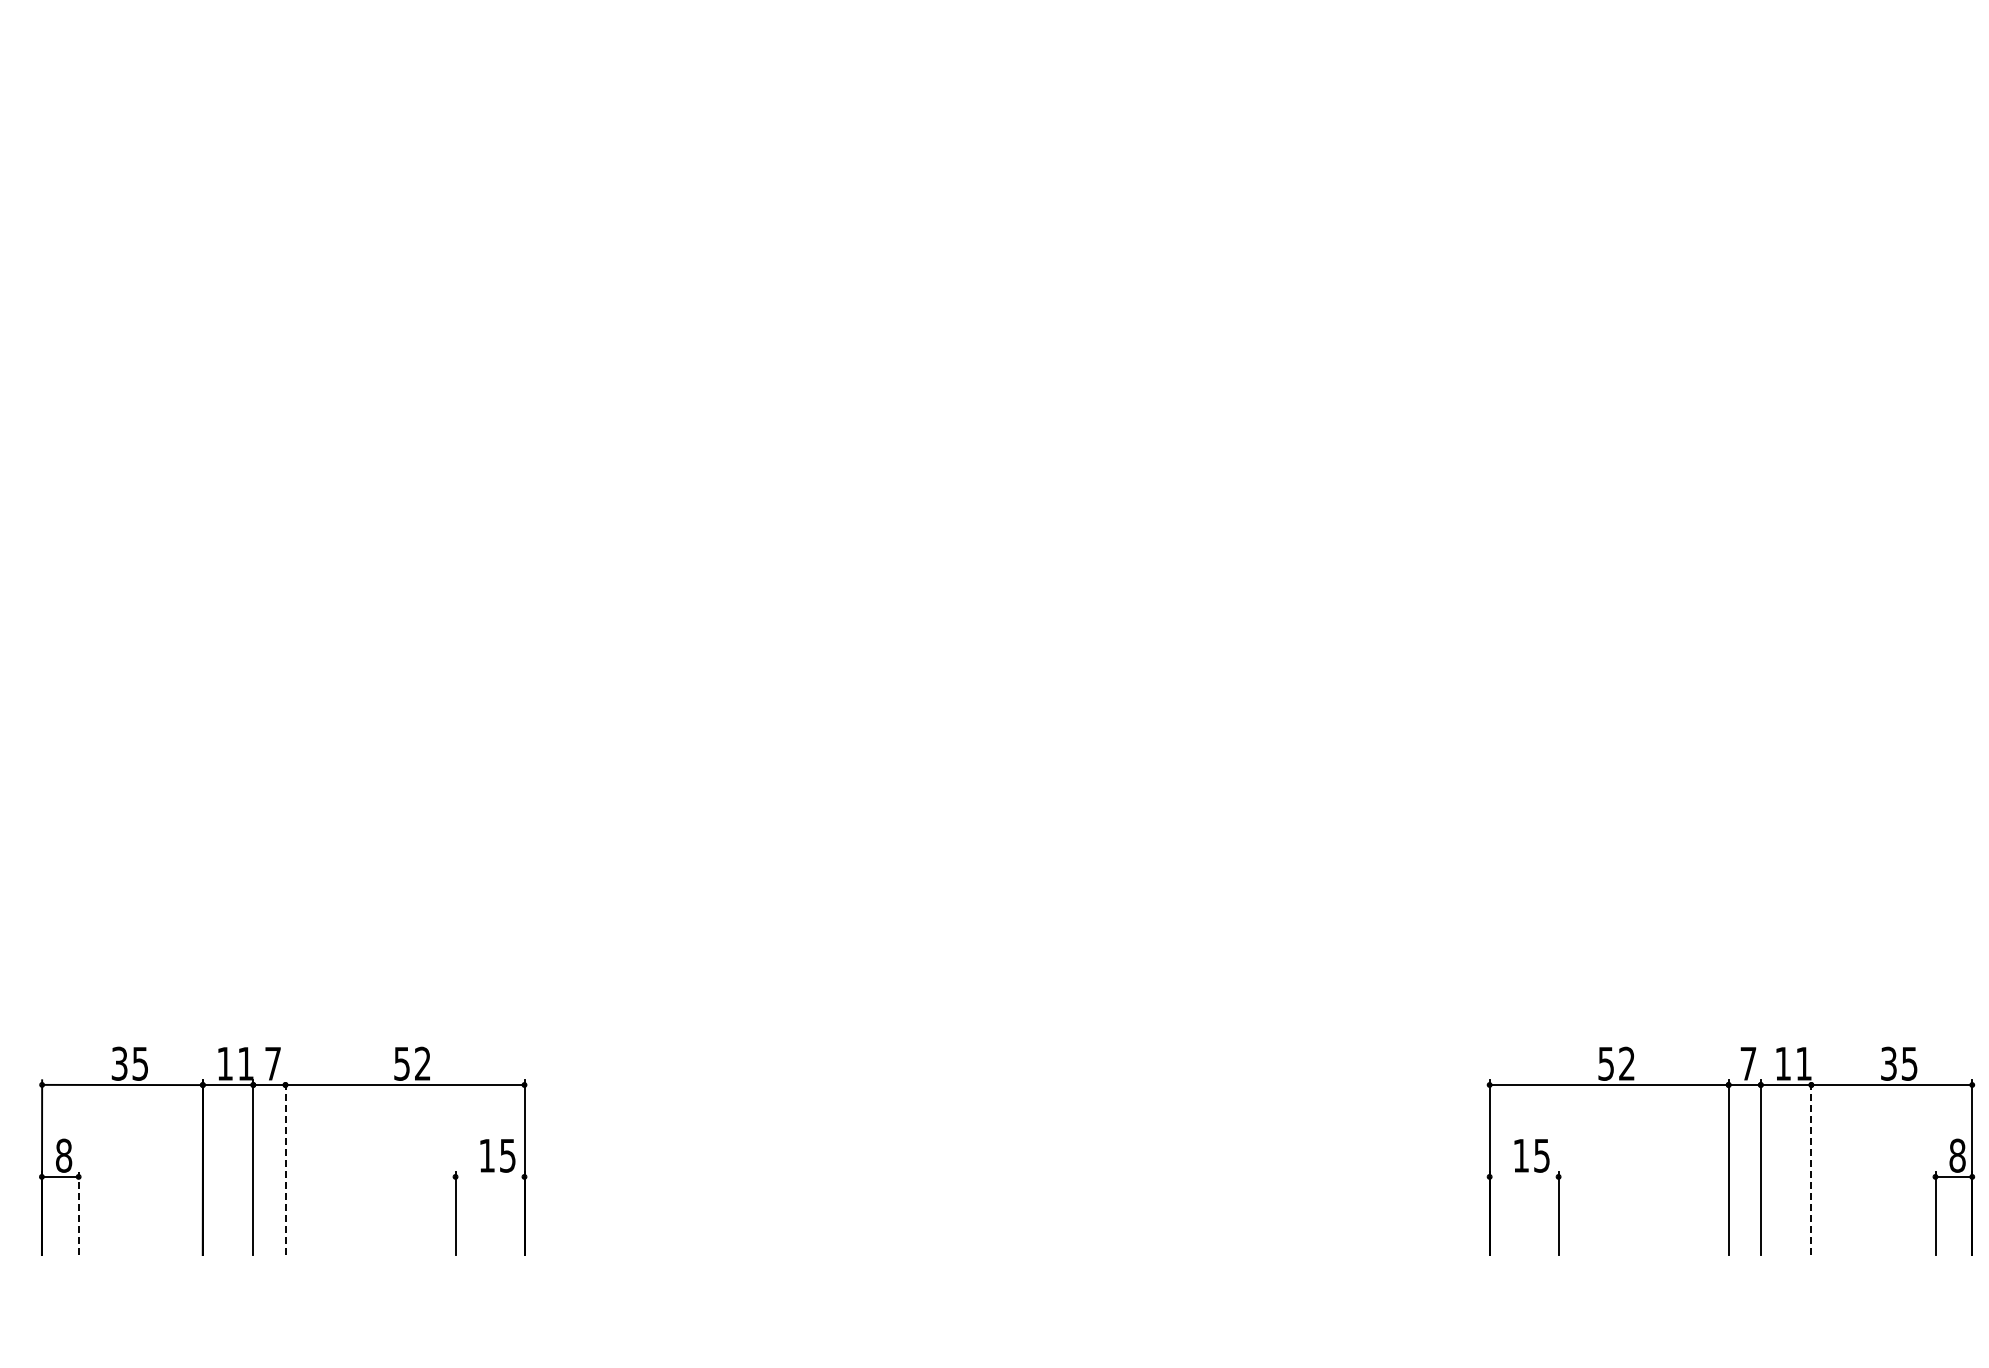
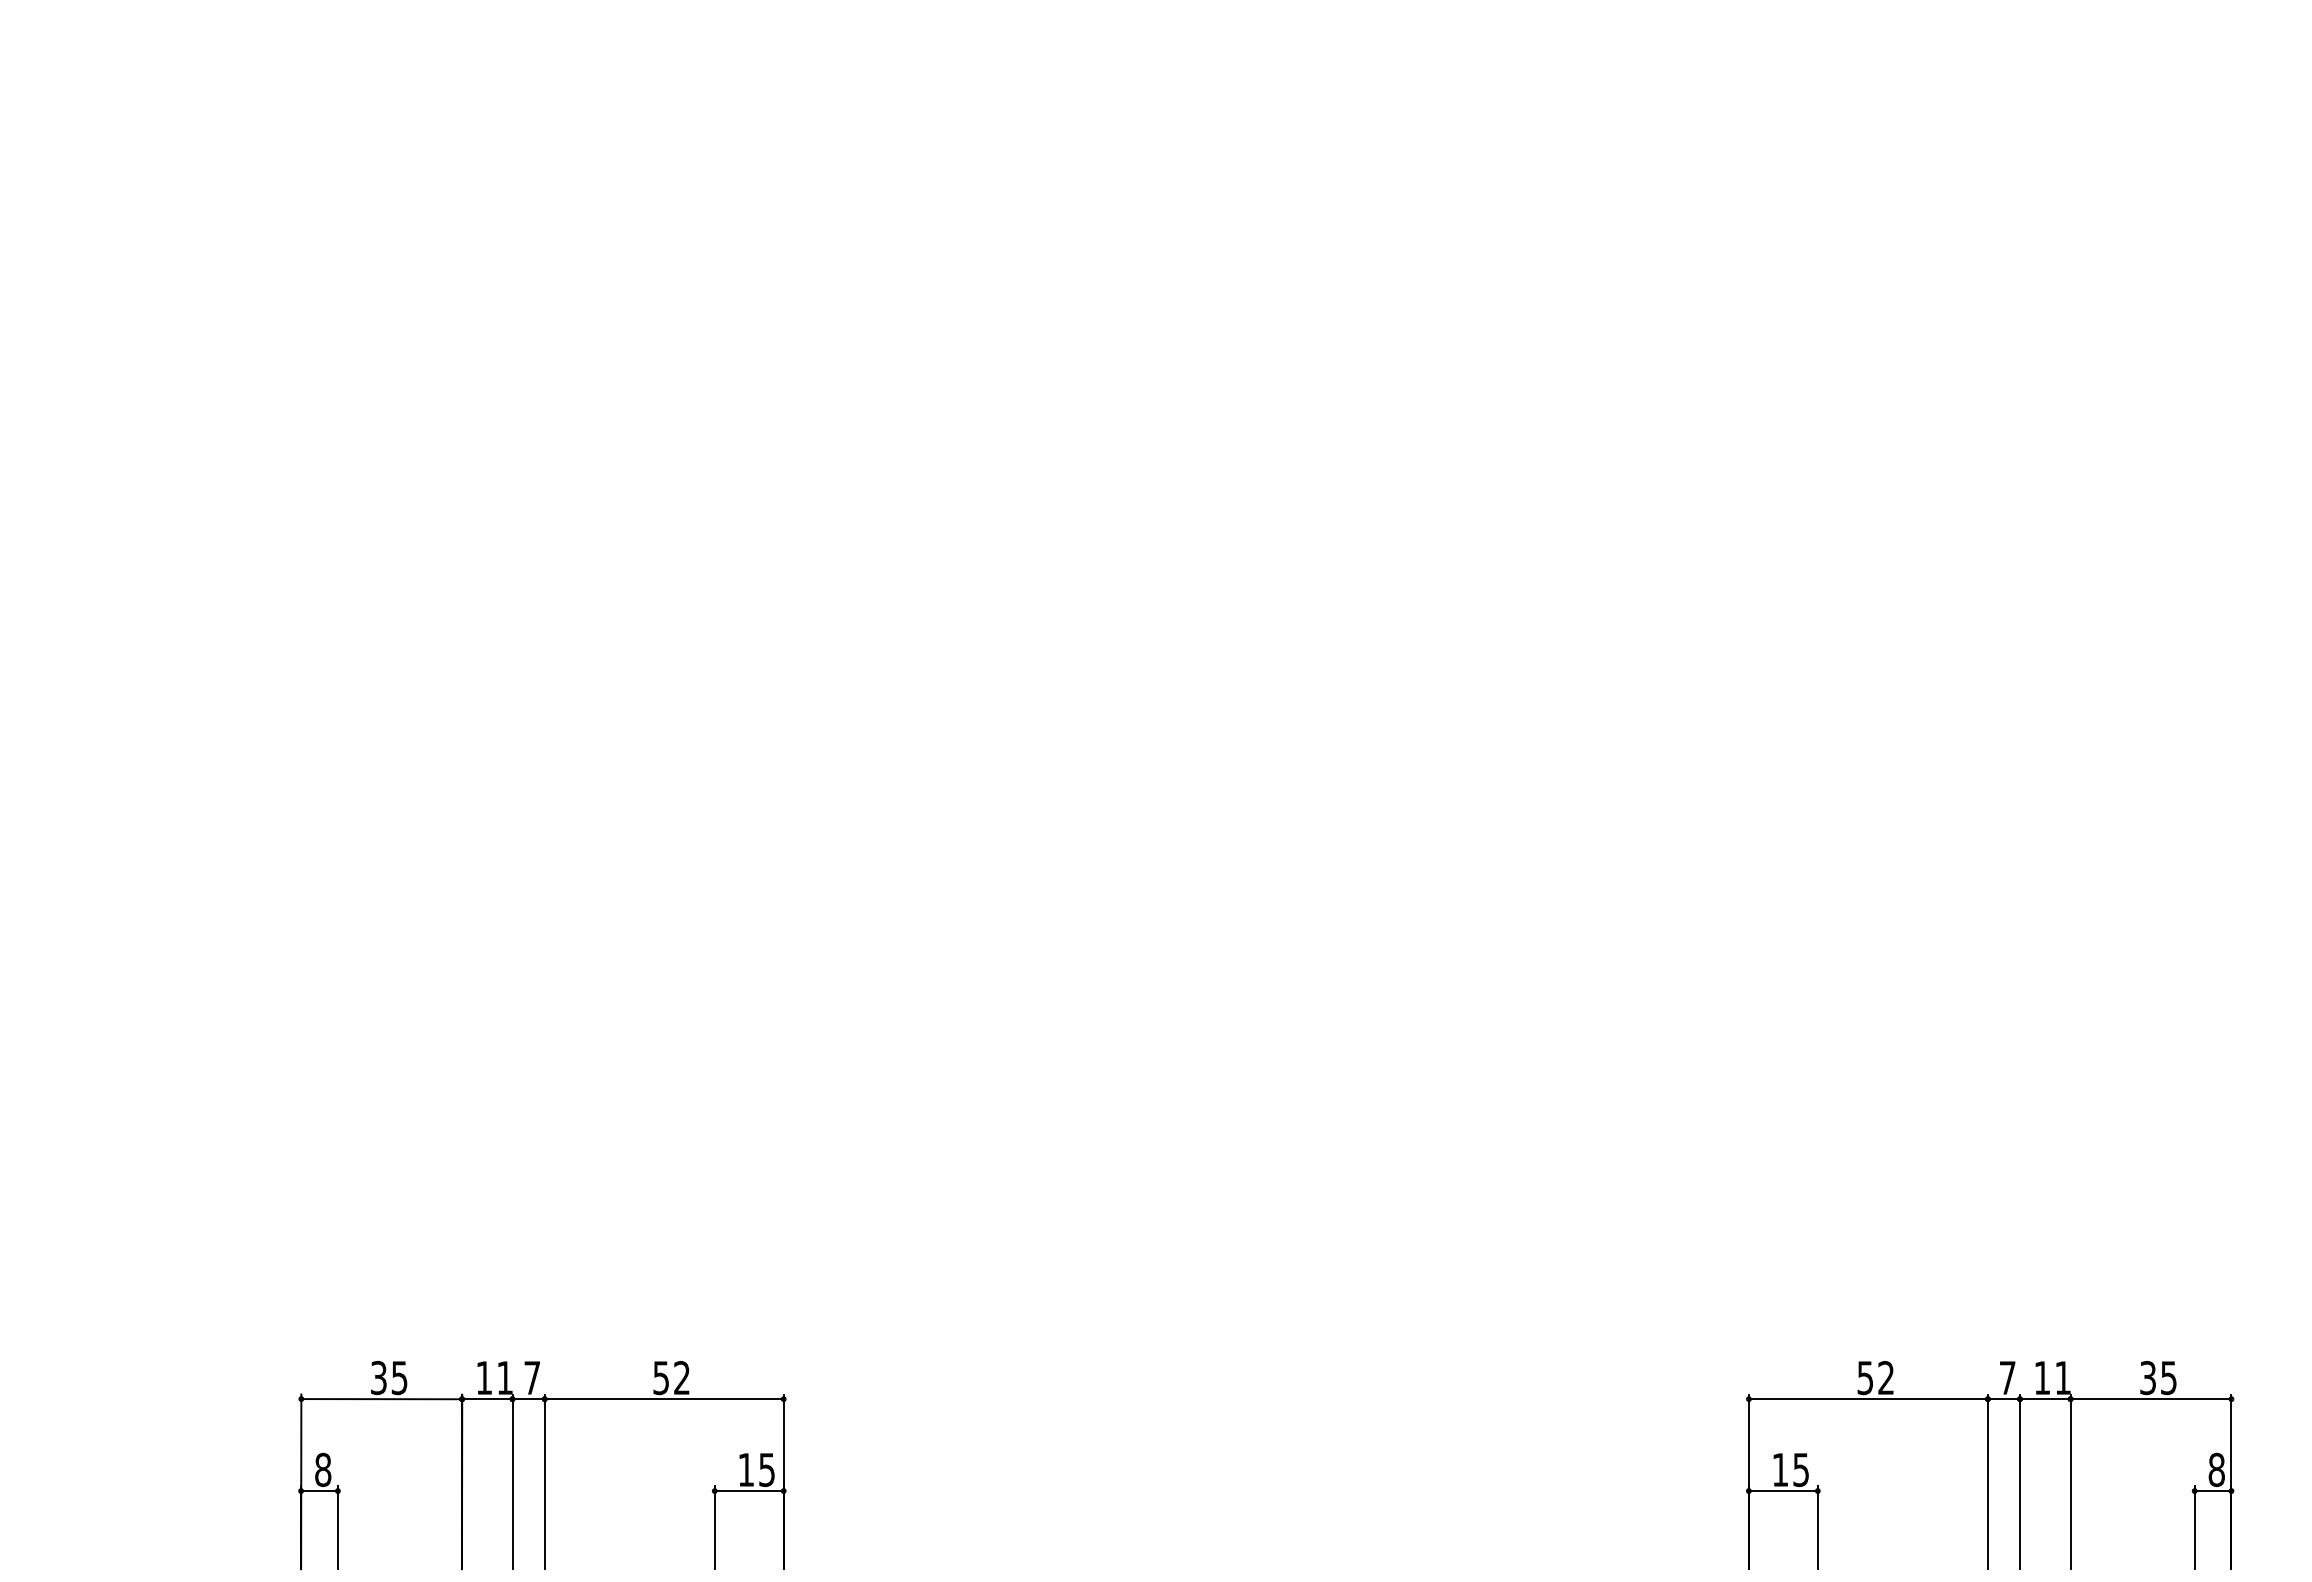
line: (285, 1167) -> (544, 1481), dashed -> solid
line: (1811, 1167) -> (2070, 1481), dashed -> solid
line: (489, 1177) -> (748, 1491), added
line: (1523, 1177) -> (1782, 1491), added
line: (78, 1213) -> (337, 1527), dashed -> solid

